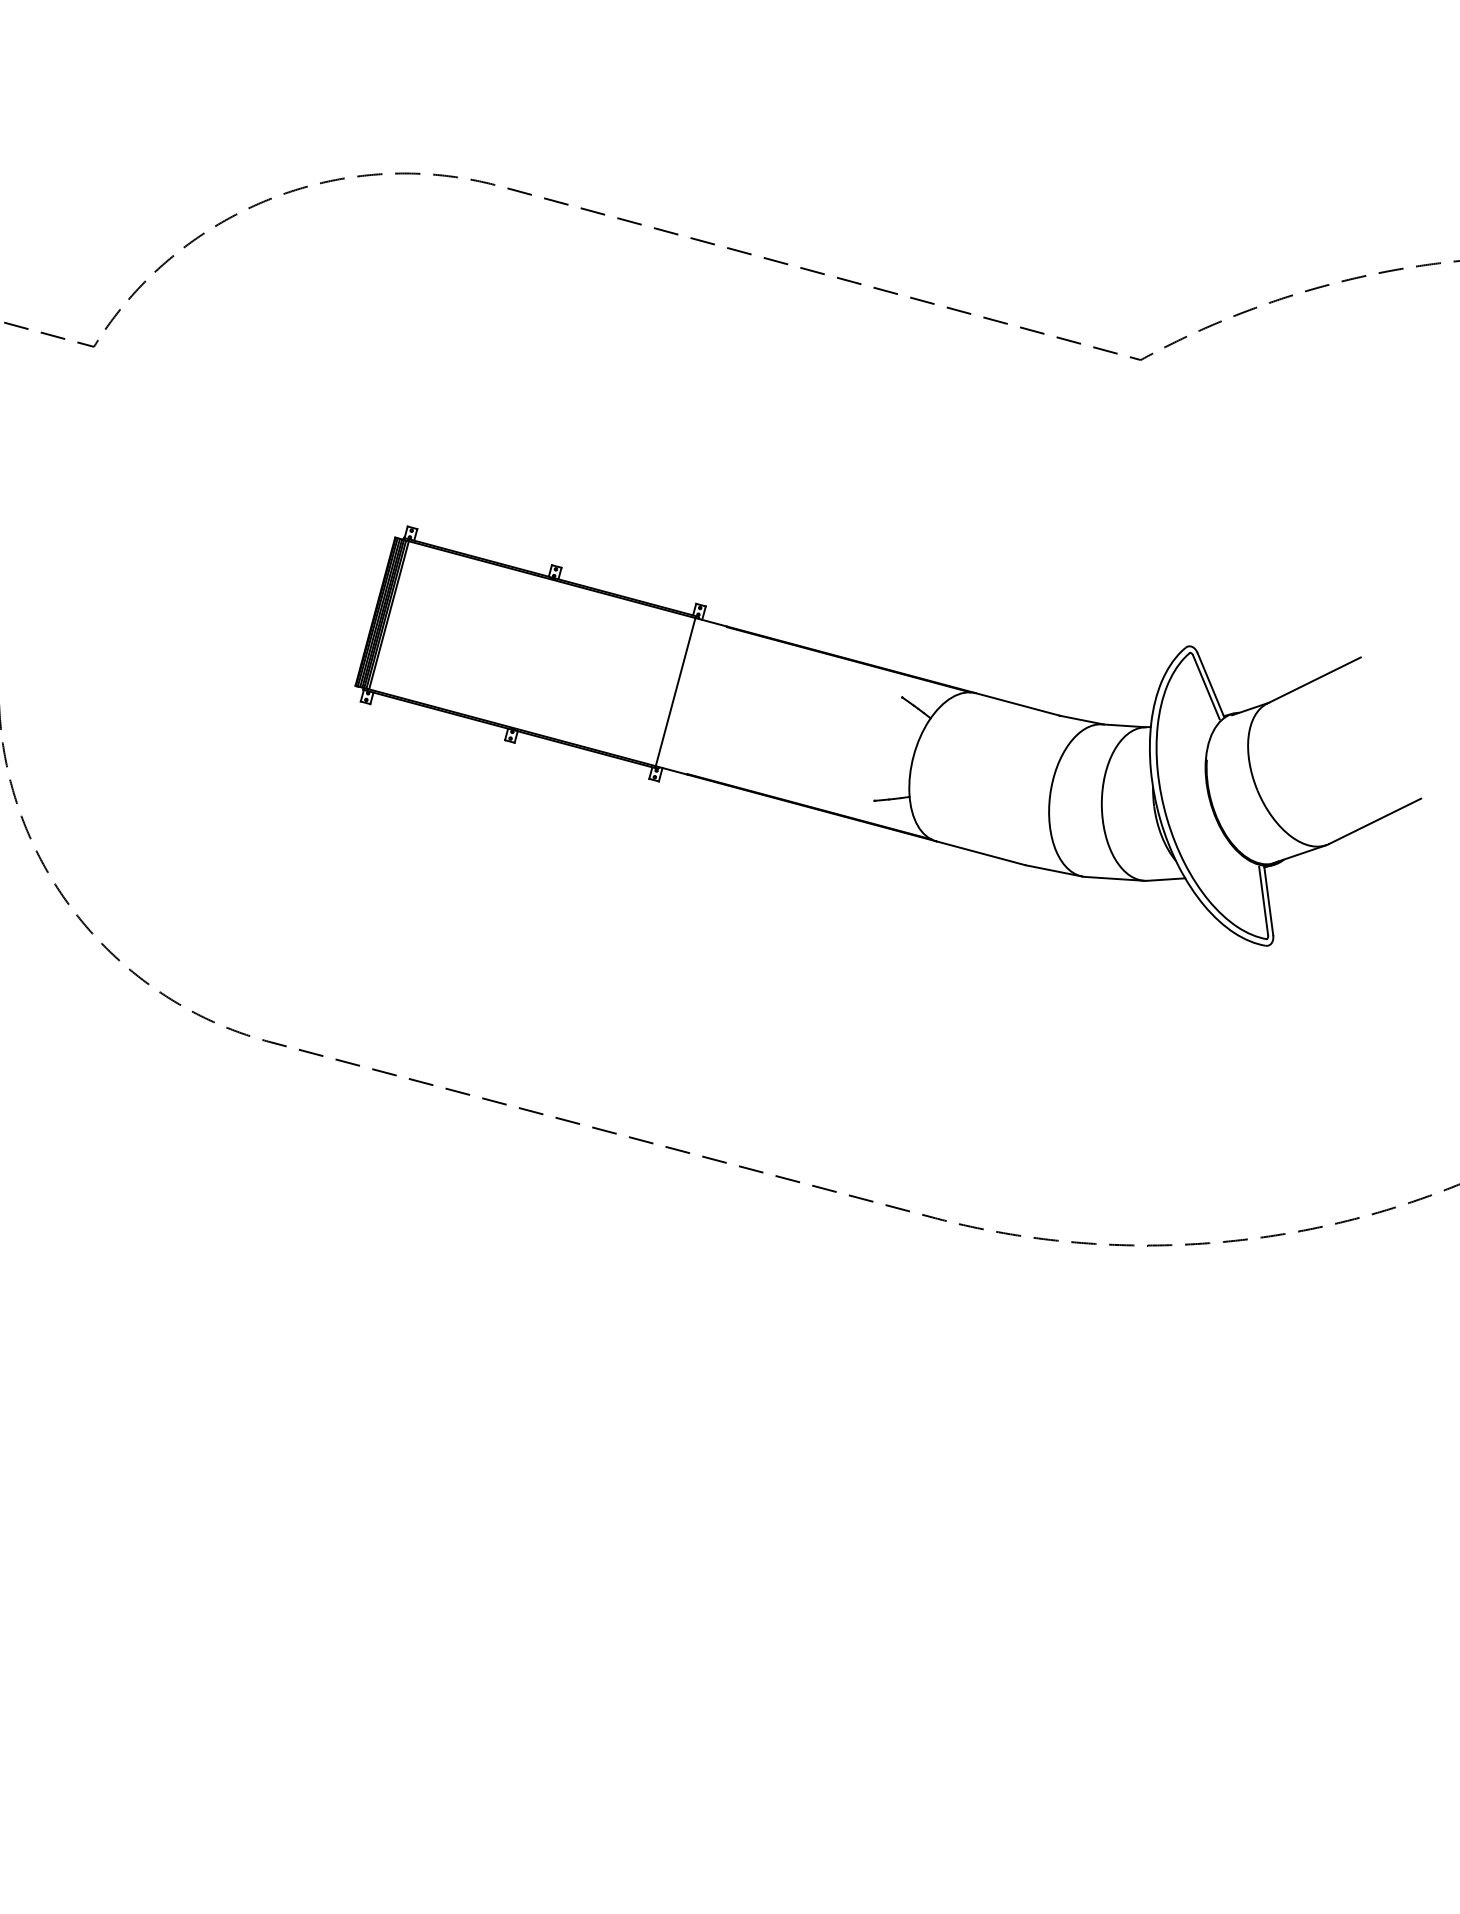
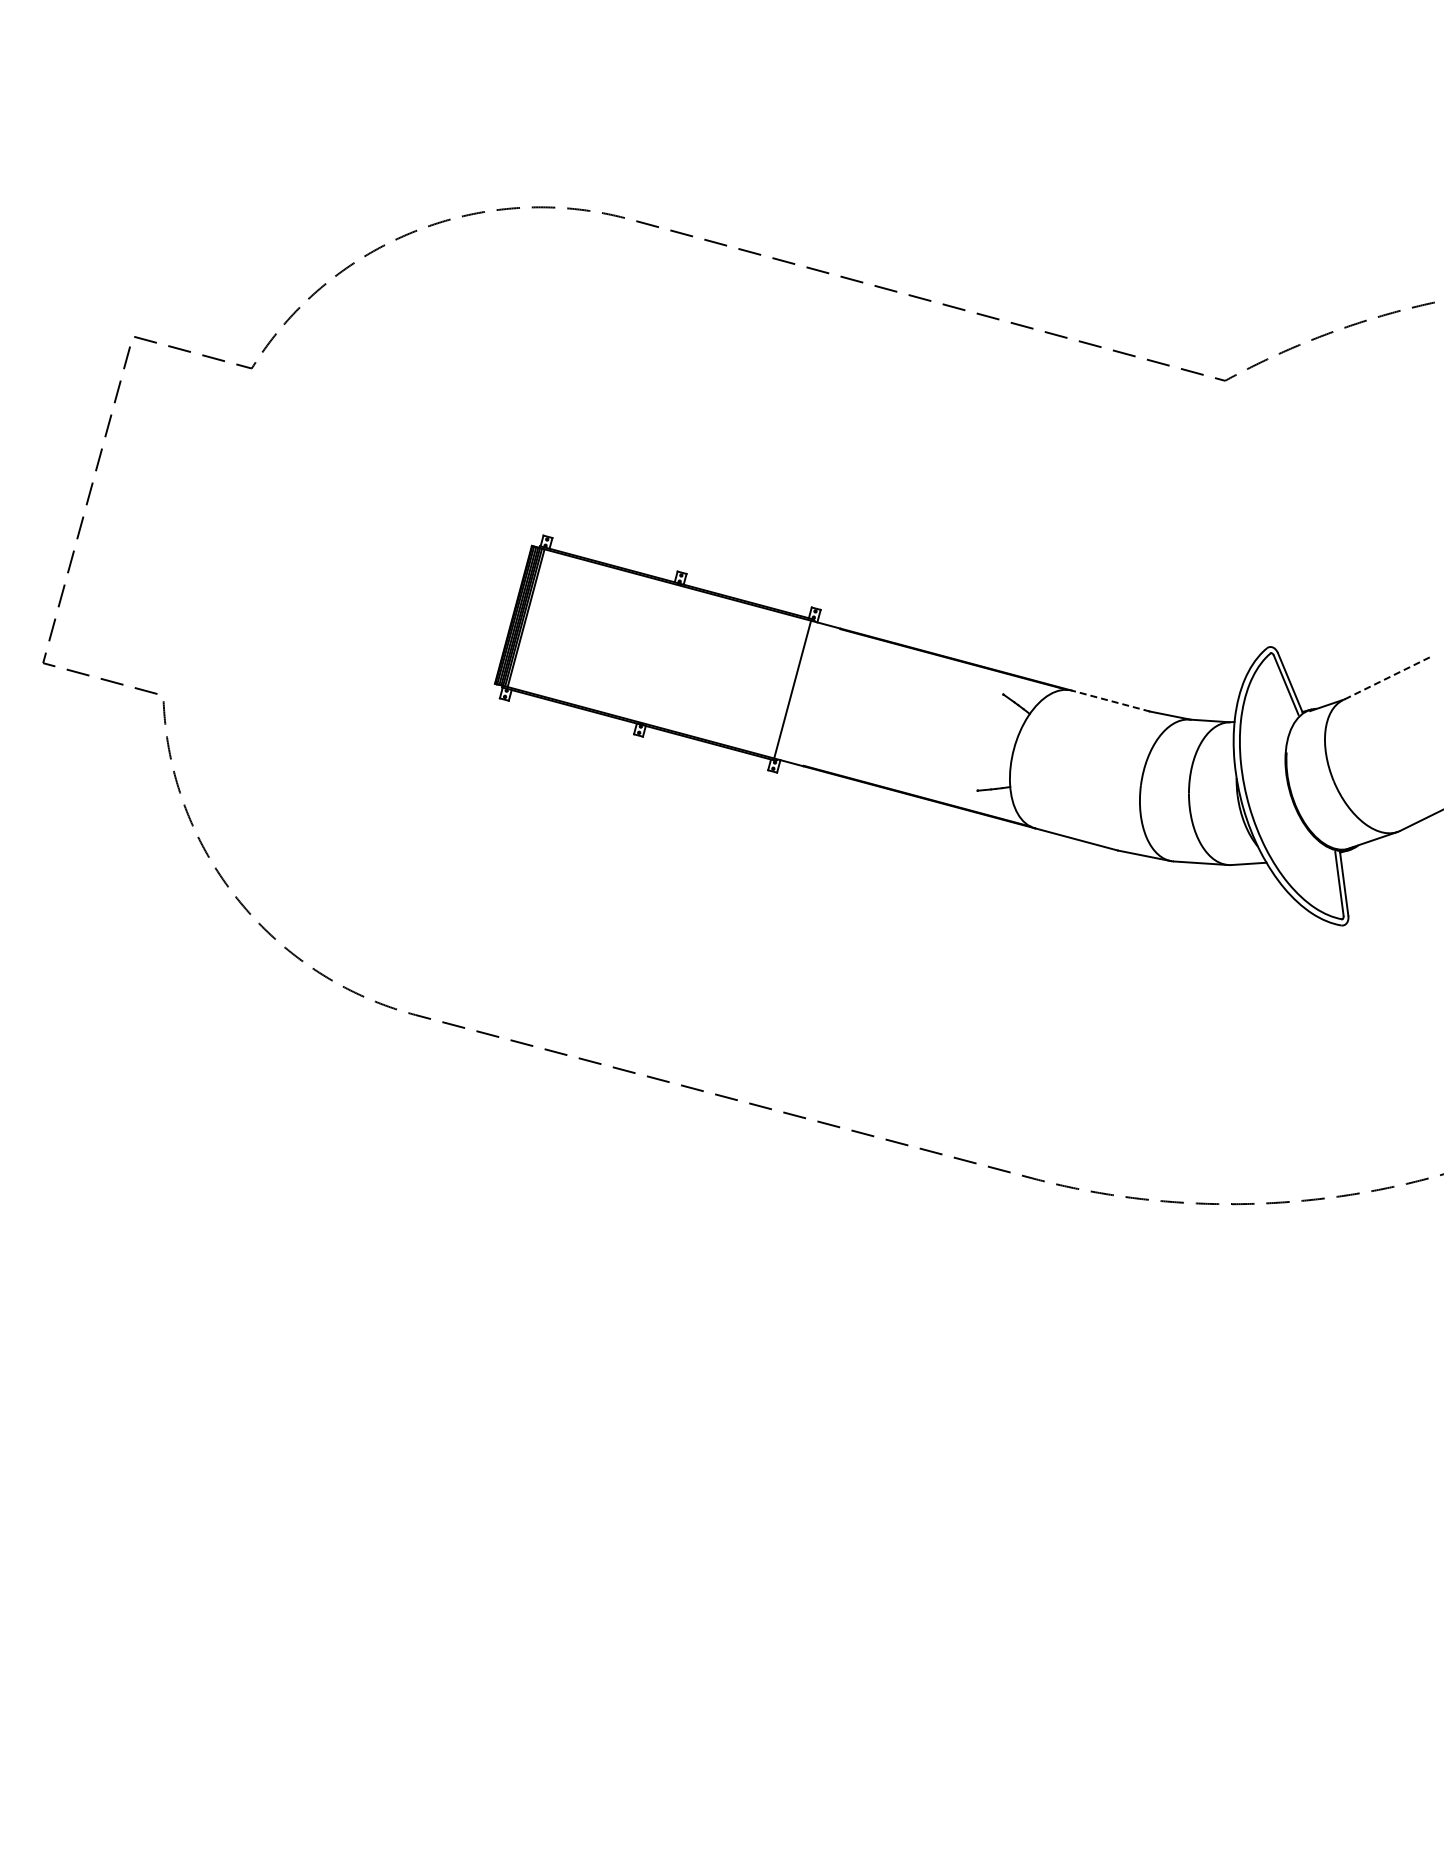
line: (1313, 681) -> (1385, 679), solid -> dashed
line: (1018, 704) -> (1111, 701), solid -> dashed

